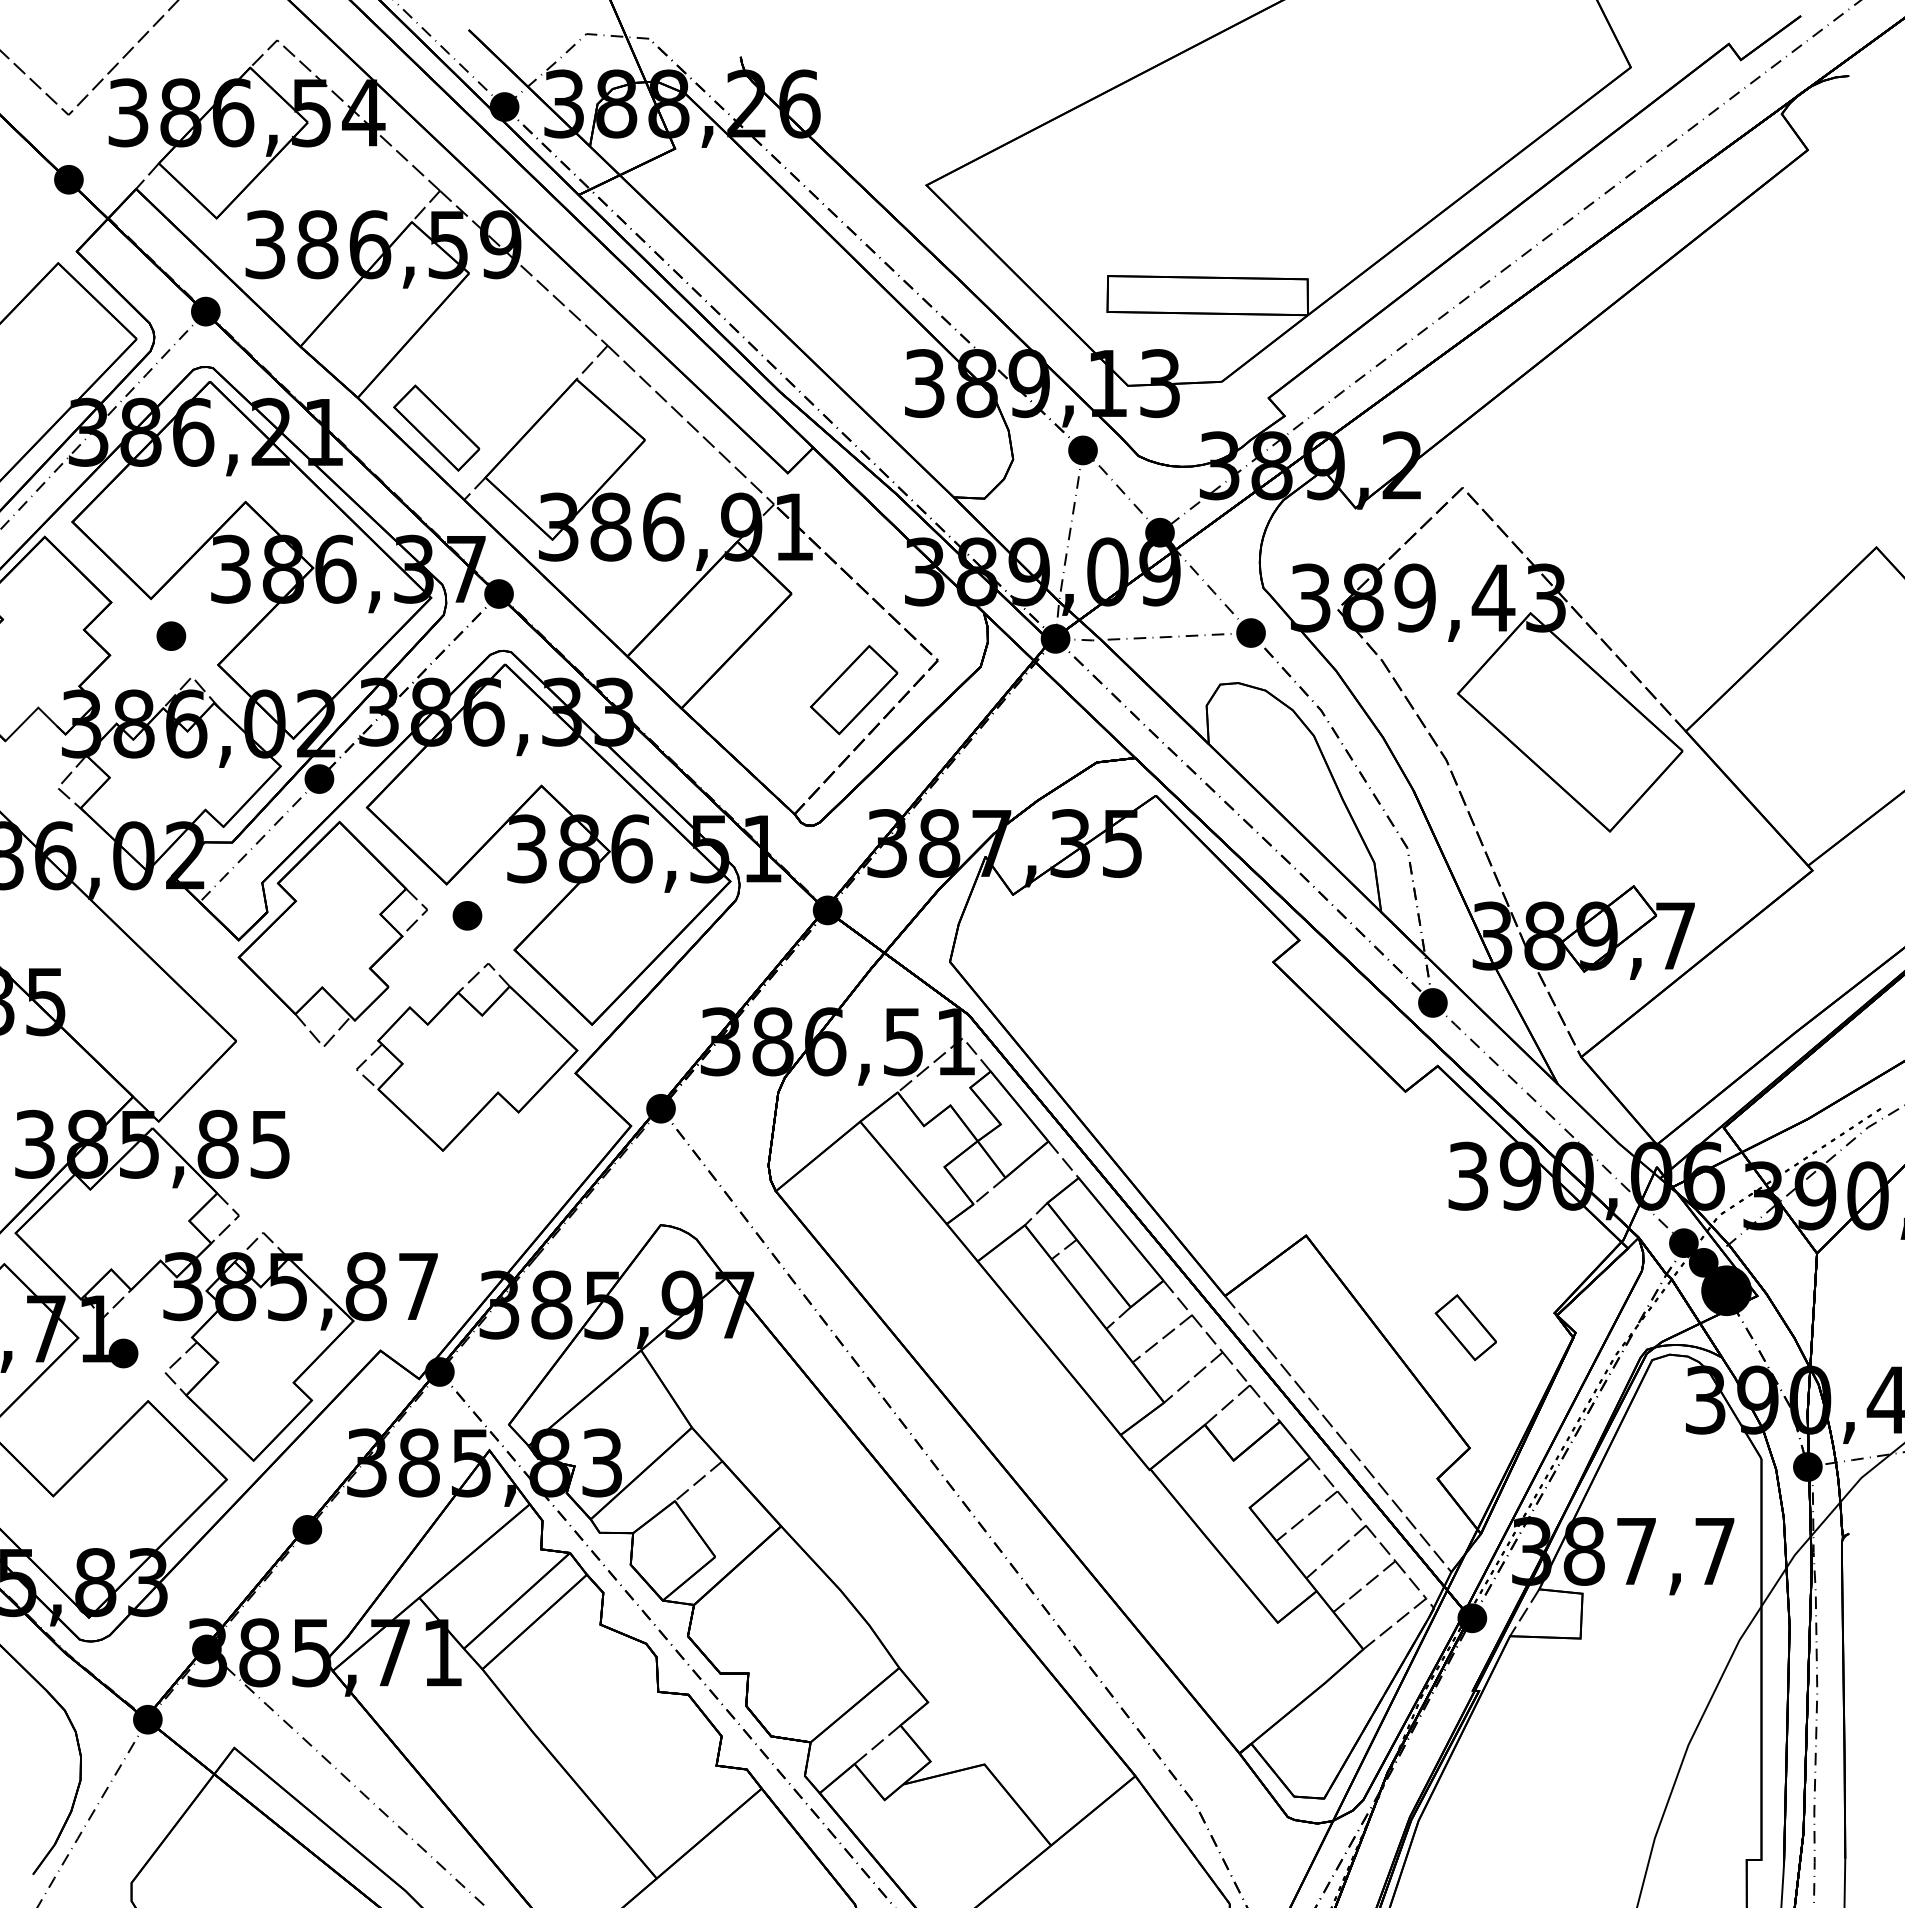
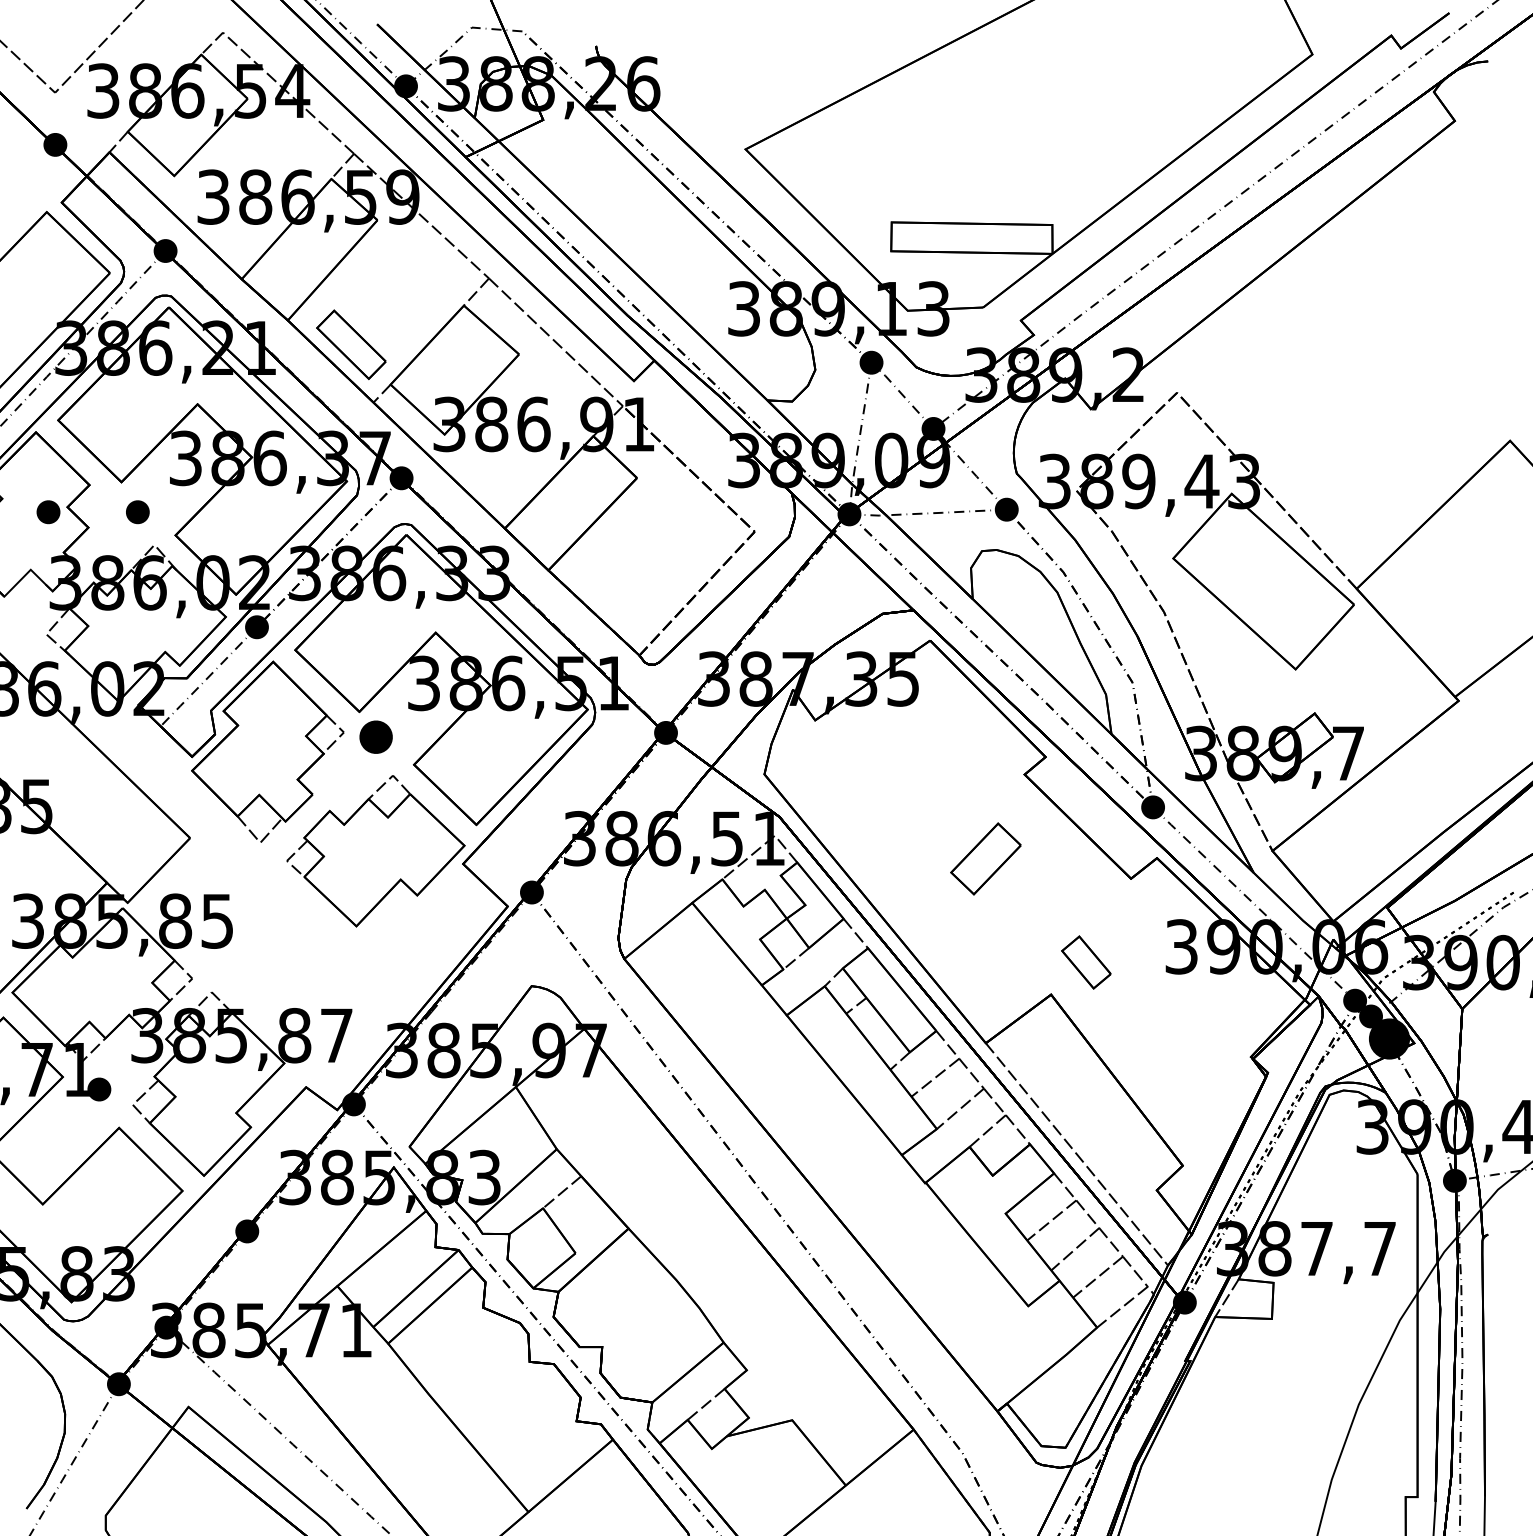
part: (60, 635) -> (48, 511), added
part: (854, 689) -> (986, 858), moved
part: (467, 915) -> (376, 737), size x1.4
part: (1465, 1327) -> (1086, 962), moved

